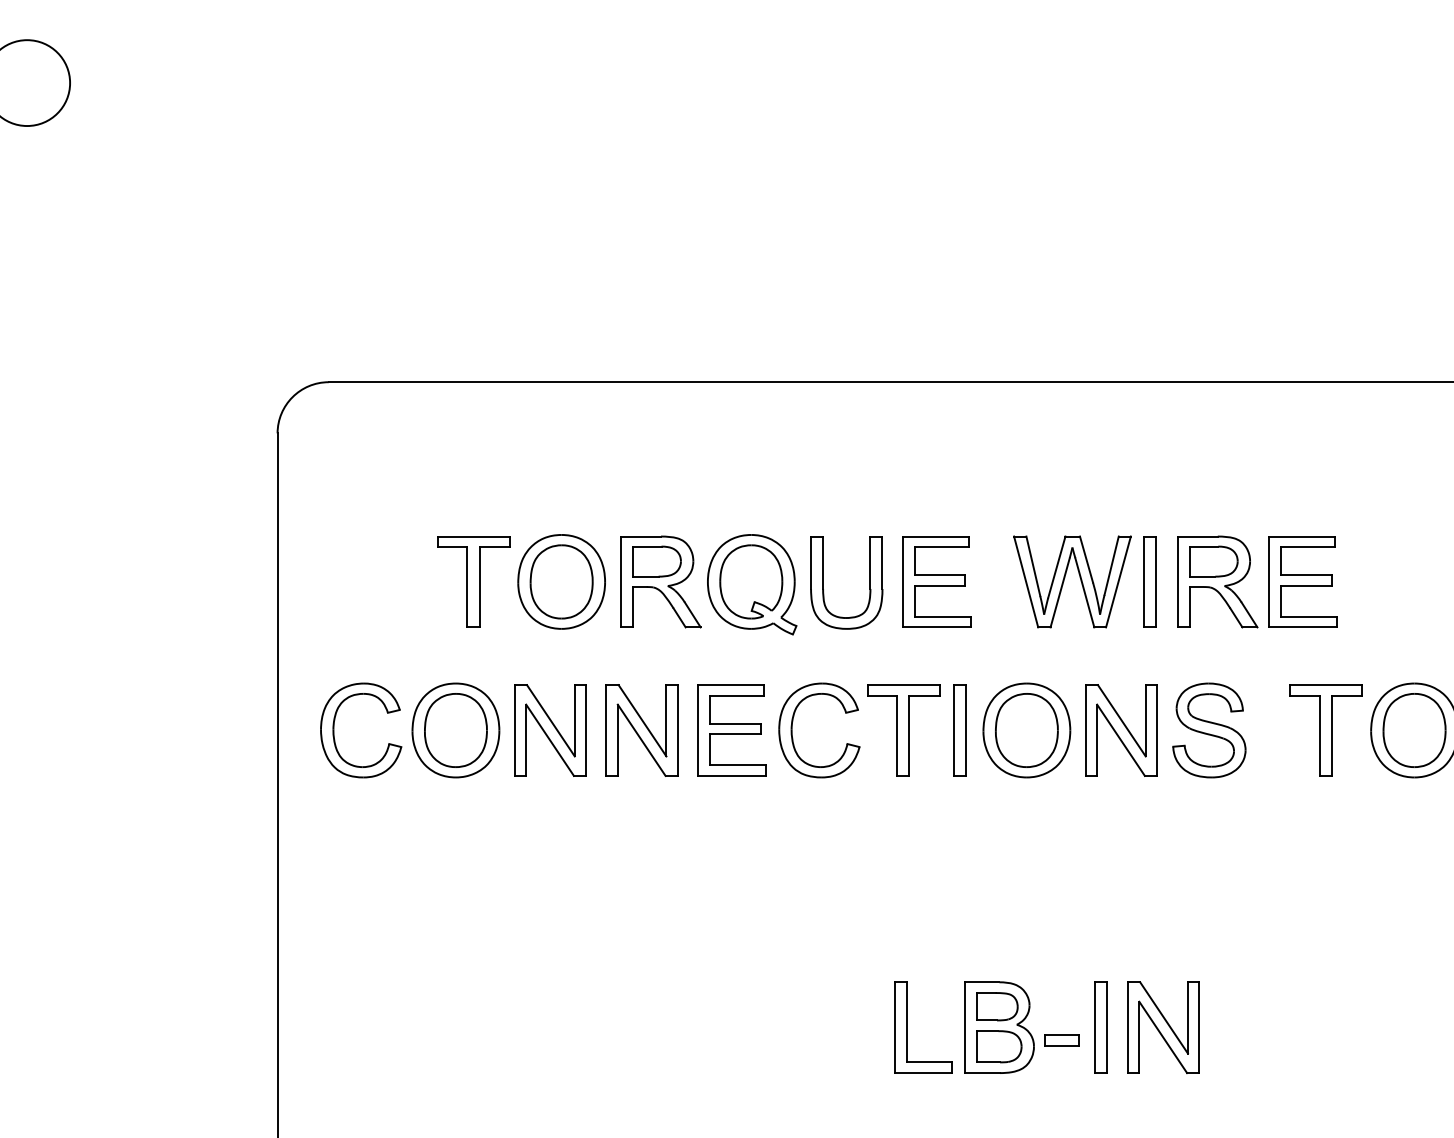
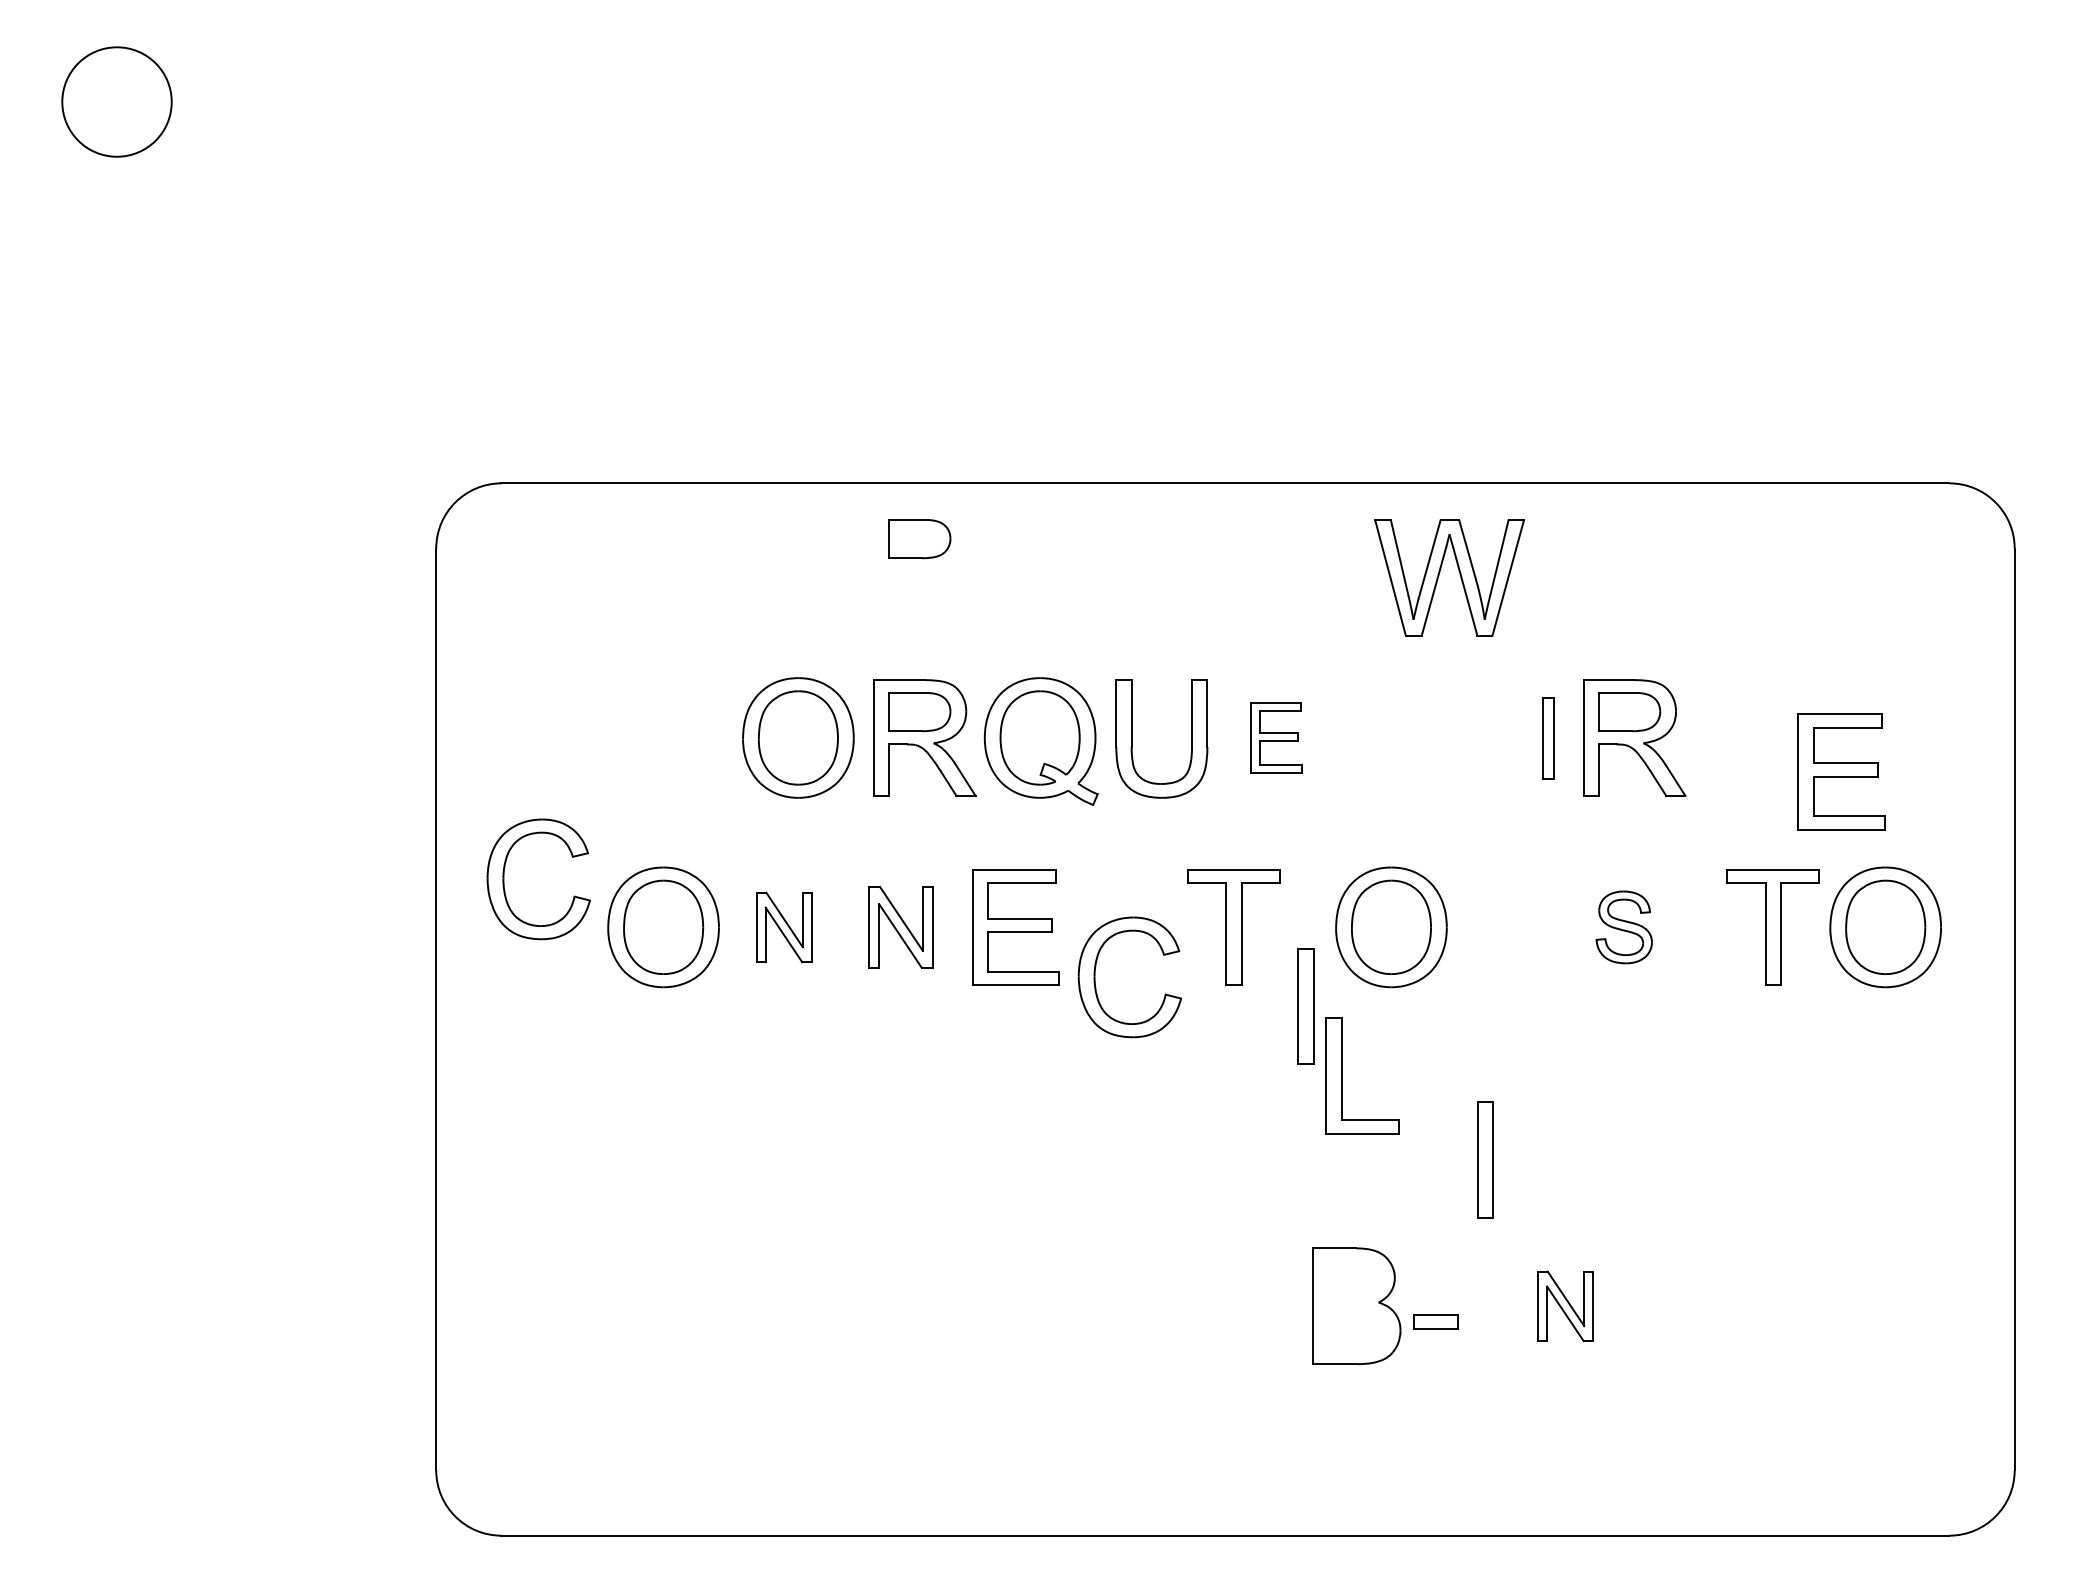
part: (656, 426) -> (919, 539), added
part: (1064, 580) -> (1439, 576), moved
part: (473, 581) -> (685, 737), removed
part: (936, 581) -> (1276, 737), size x0.6
part: (1150, 581) -> (1548, 737), size x0.7
part: (1303, 581) -> (1841, 771), moved
part: (334, 730) -> (504, 879), moved
part: (550, 730) -> (784, 927), size x0.6
part: (641, 730) -> (900, 927), size x0.7
part: (792, 730) -> (1095, 977), moved
part: (959, 730) -> (1305, 1006), moved
part: (1121, 730) -> (1511, 927), removed
part: (1209, 730) -> (1624, 927), size x0.6
part: (997, 1006) -> (1353, 1279), removed
part: (907, 1027) -> (1342, 1075), moved
part: (1100, 1027) -> (1485, 1159), moved
part: (1163, 1027) -> (1565, 1306), size x0.6
part: (999, 1046) -> (1356, 1330), removed

